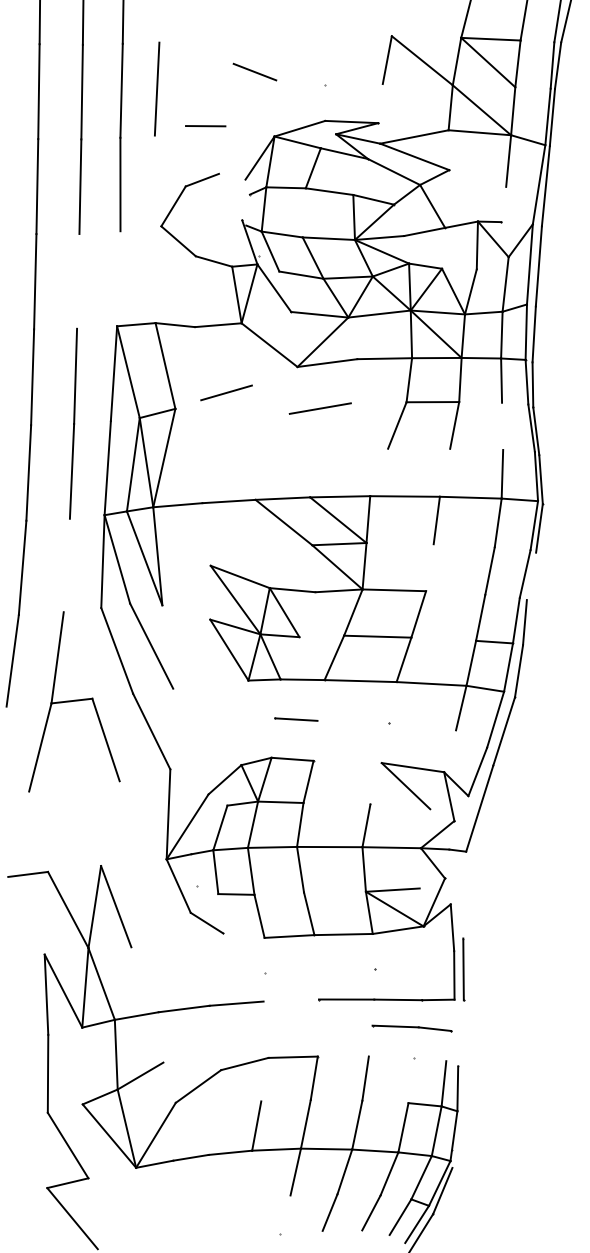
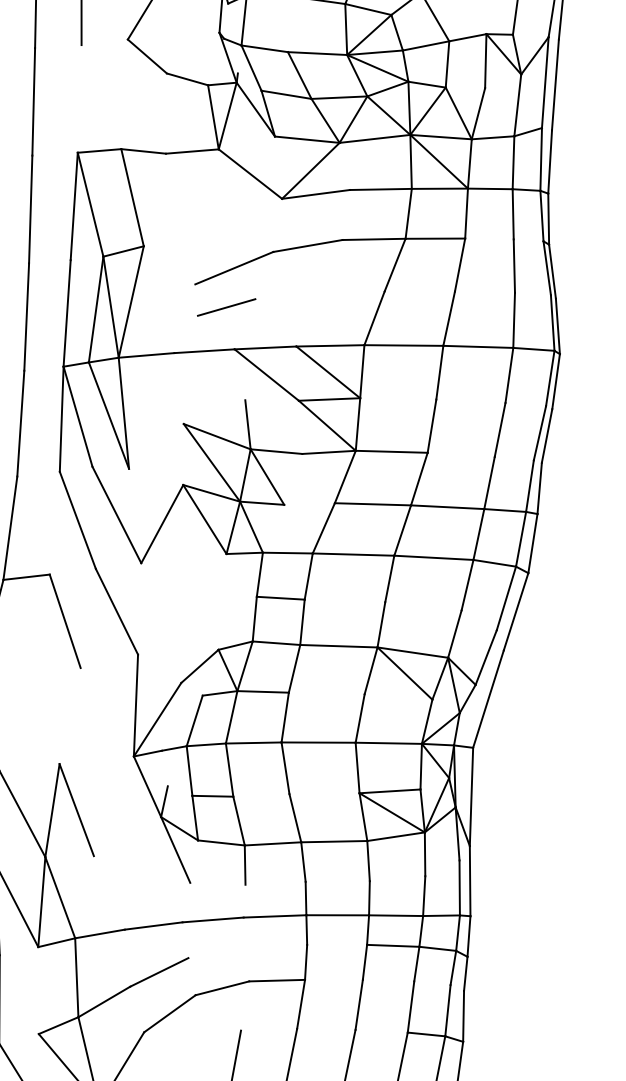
line: (78, 280) -> (34, 100), added
line: (226, 392) -> (226, 307), moved
line: (378, 402) -> (373, 239), added
line: (502, 426) -> (514, 266), added
line: (254, 427) -> (233, 267), added
line: (379, 472) -> (374, 318), added
line: (444, 472) -> (448, 318), added
line: (66, 565) -> (20, 423), added
line: (267, 566) -> (248, 424), added
line: (429, 567) -> (431, 425), added
line: (531, 576) -> (547, 436), added
line: (443, 638) -> (447, 506), added
line: (191, 653) -> (162, 523), added
line: (450, 751) -> (455, 634), added
line: (347, 761) -> (338, 645), added
line: (449, 876) -> (454, 775), added
line: (464, 894) -> (471, 796), added
line: (243, 935) -> (220, 842), added
line: (203, 941) -> (175, 849), added
line: (290, 1000) -> (274, 916), added
line: (188, 1049) -> (158, 971), added
line: (411, 1080) -> (411, 1006), added

